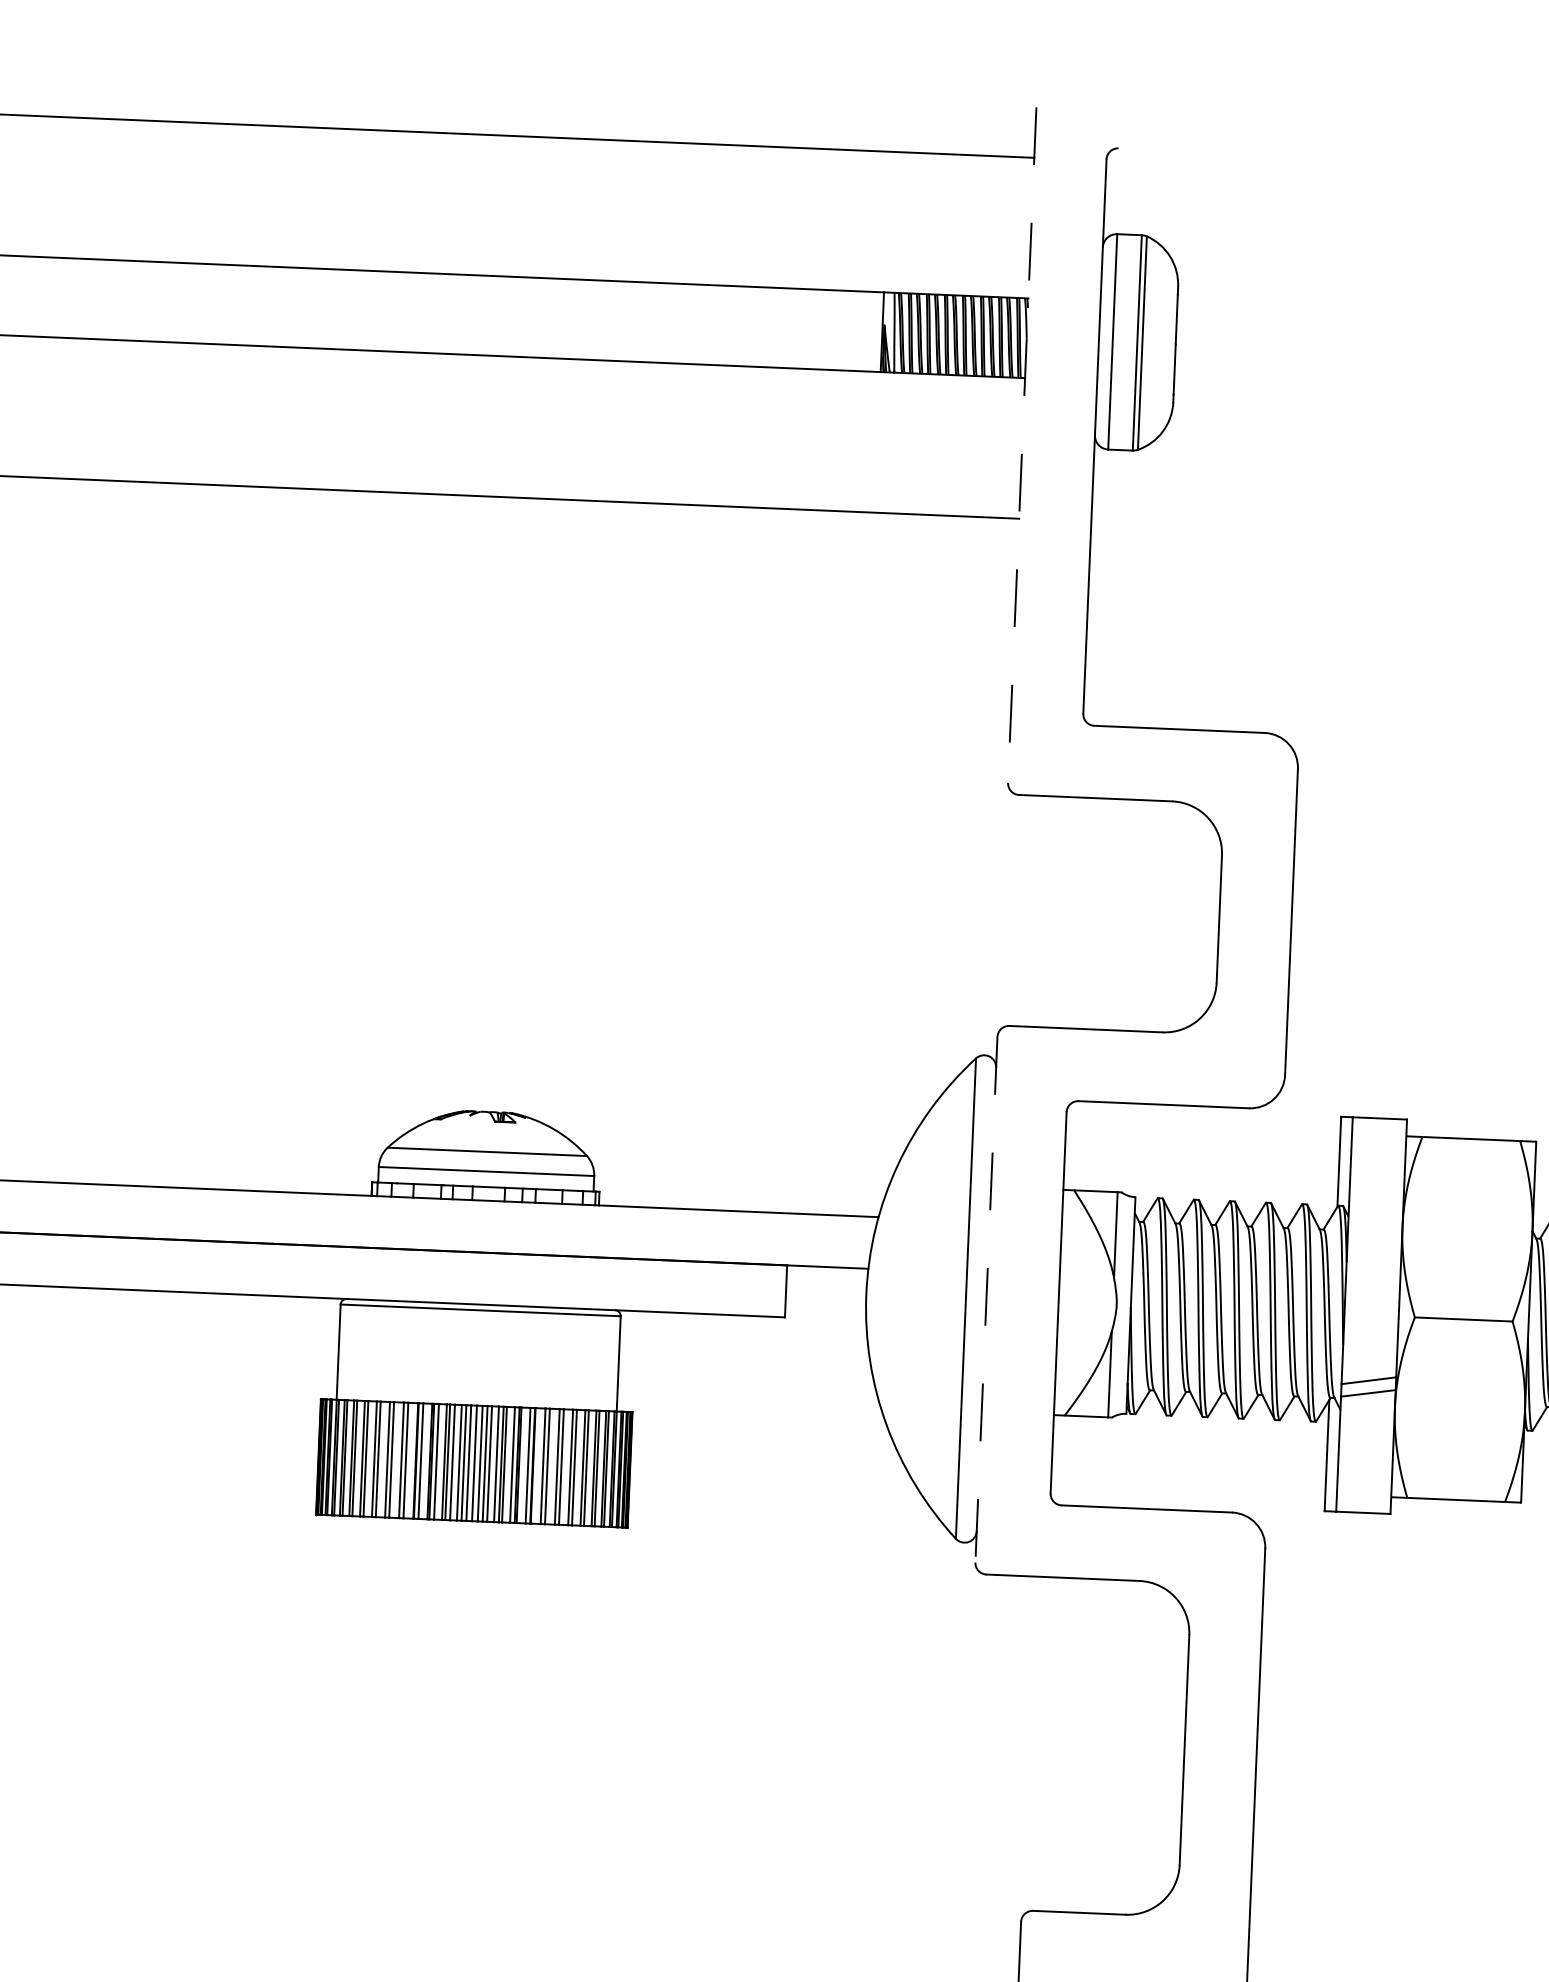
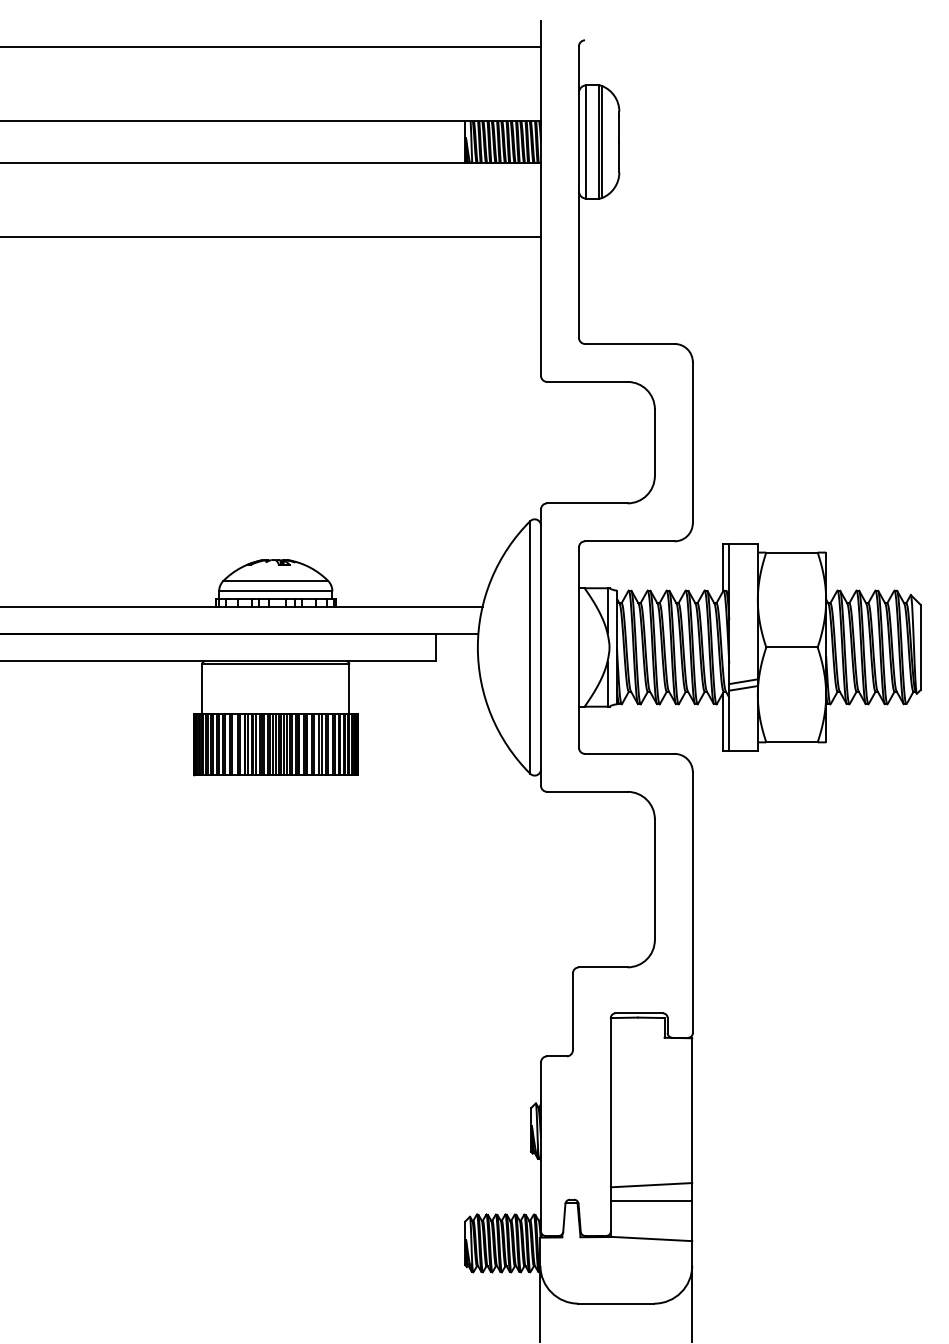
line: (1023, 445) -> (541, 198), dashed -> solid
line: (987, 1301) -> (541, 648), dashed -> solid

